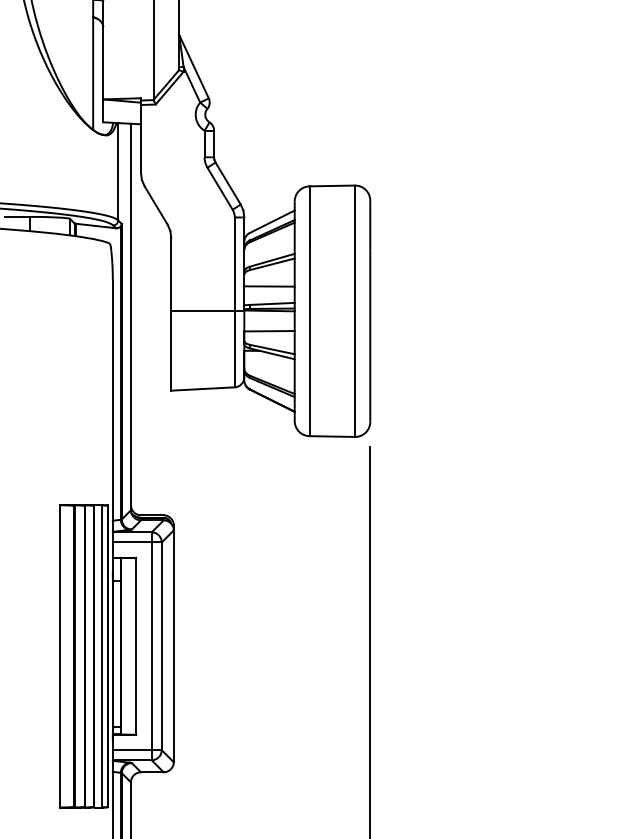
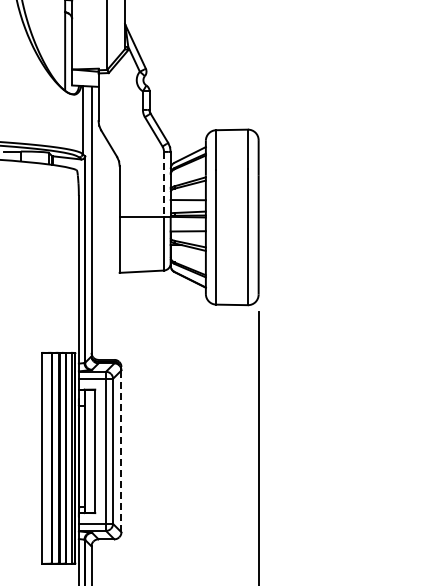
line: (235, 264) -> (164, 184), solid -> dashed
line: (173, 646) -> (121, 451), solid -> dashed

